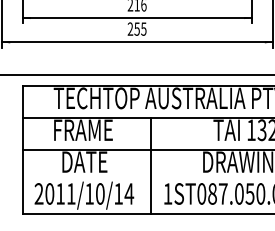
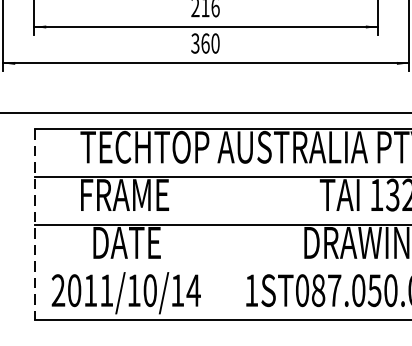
text: (136, 28) -> (204, 42), 255 -> 360
line: (23, 150) -> (35, 225), solid -> dashed
line: (150, 165) -> (225, 247), removed

